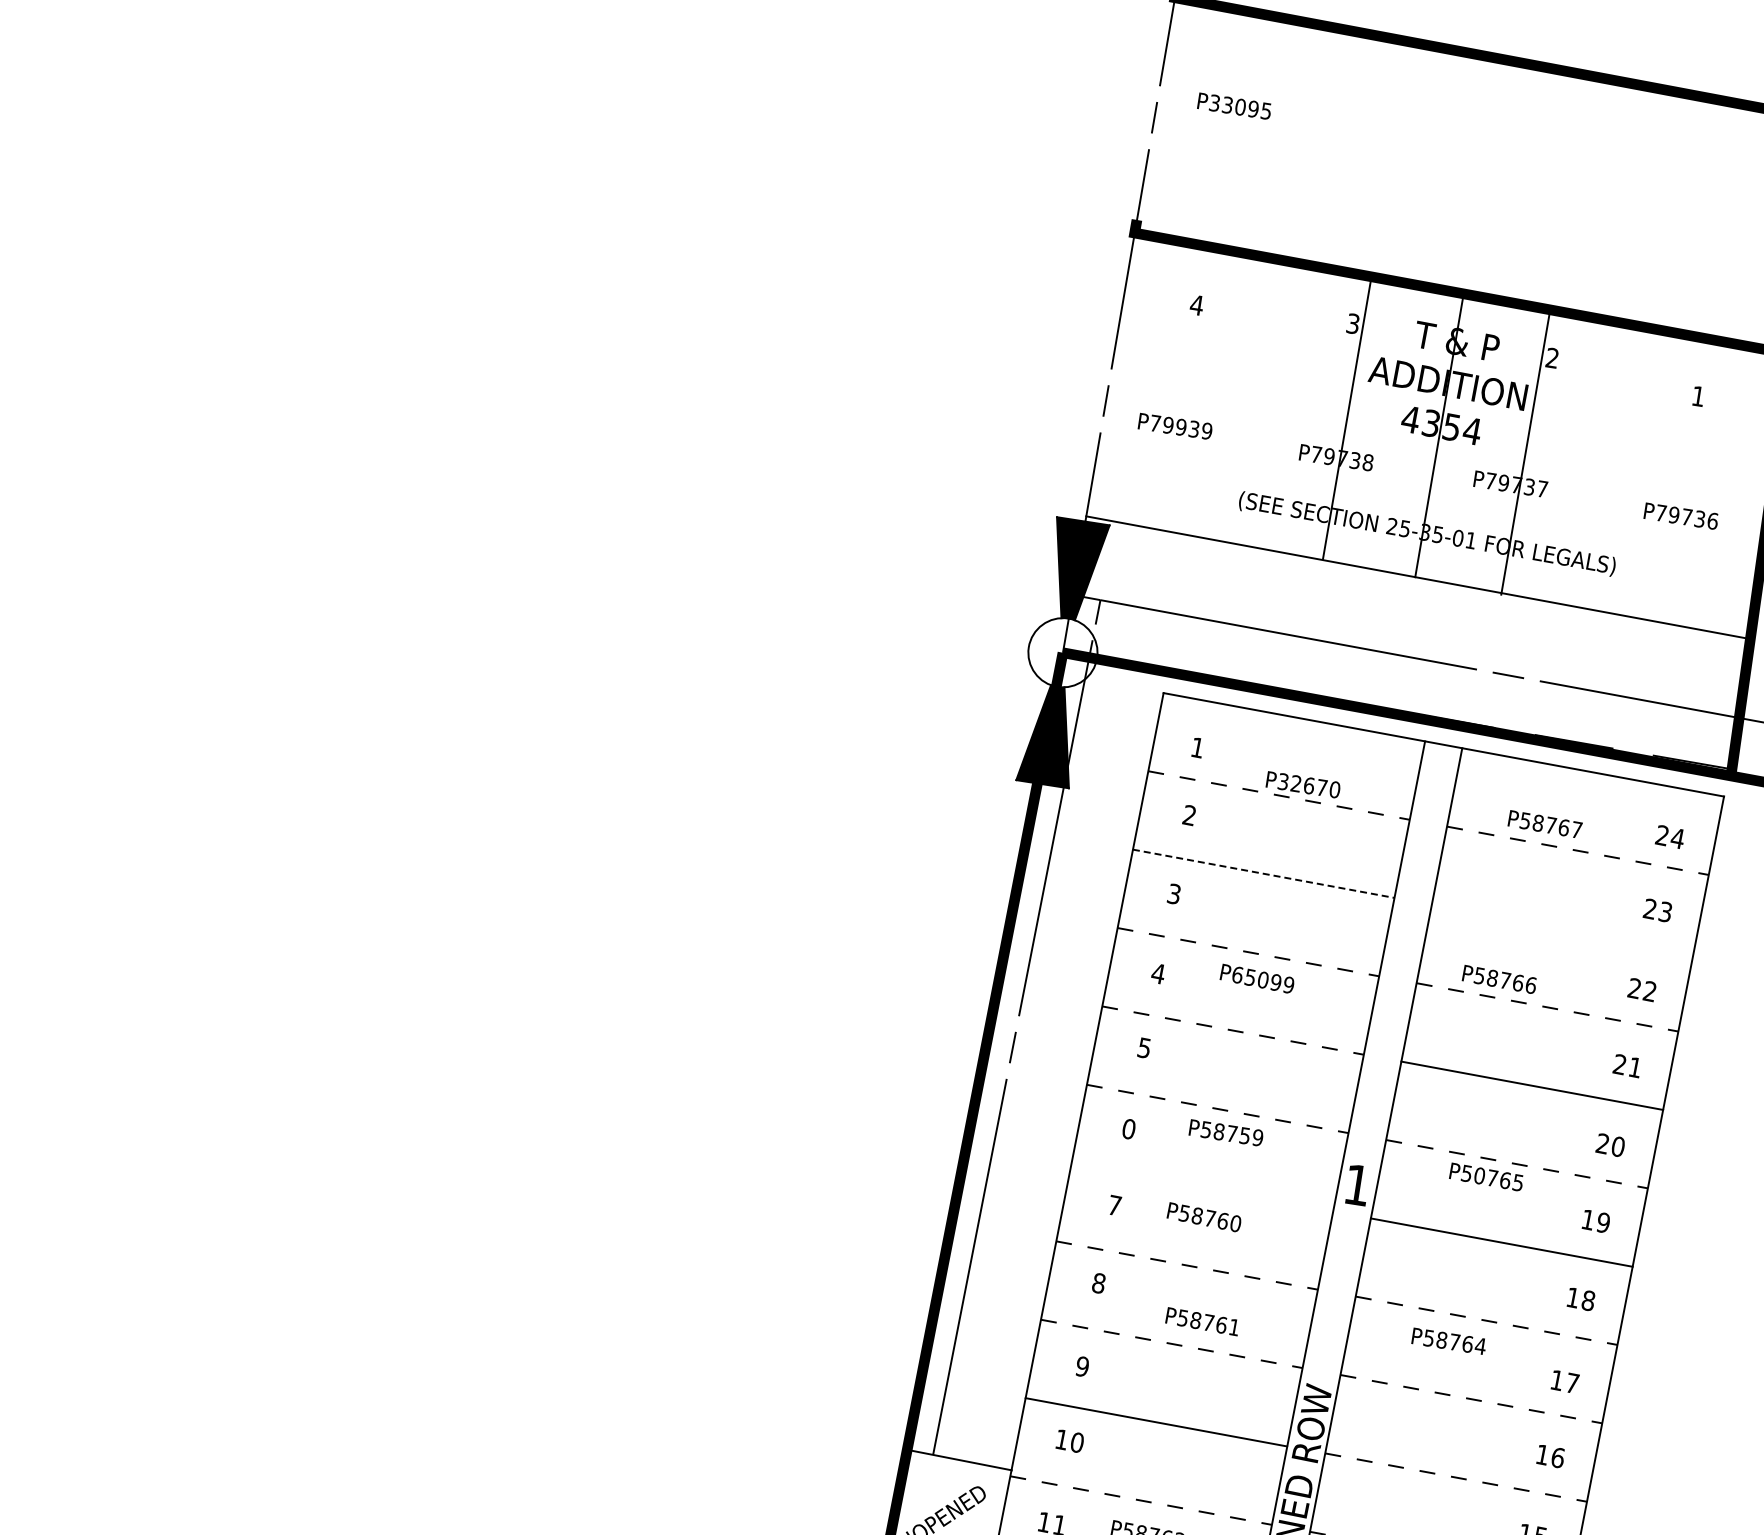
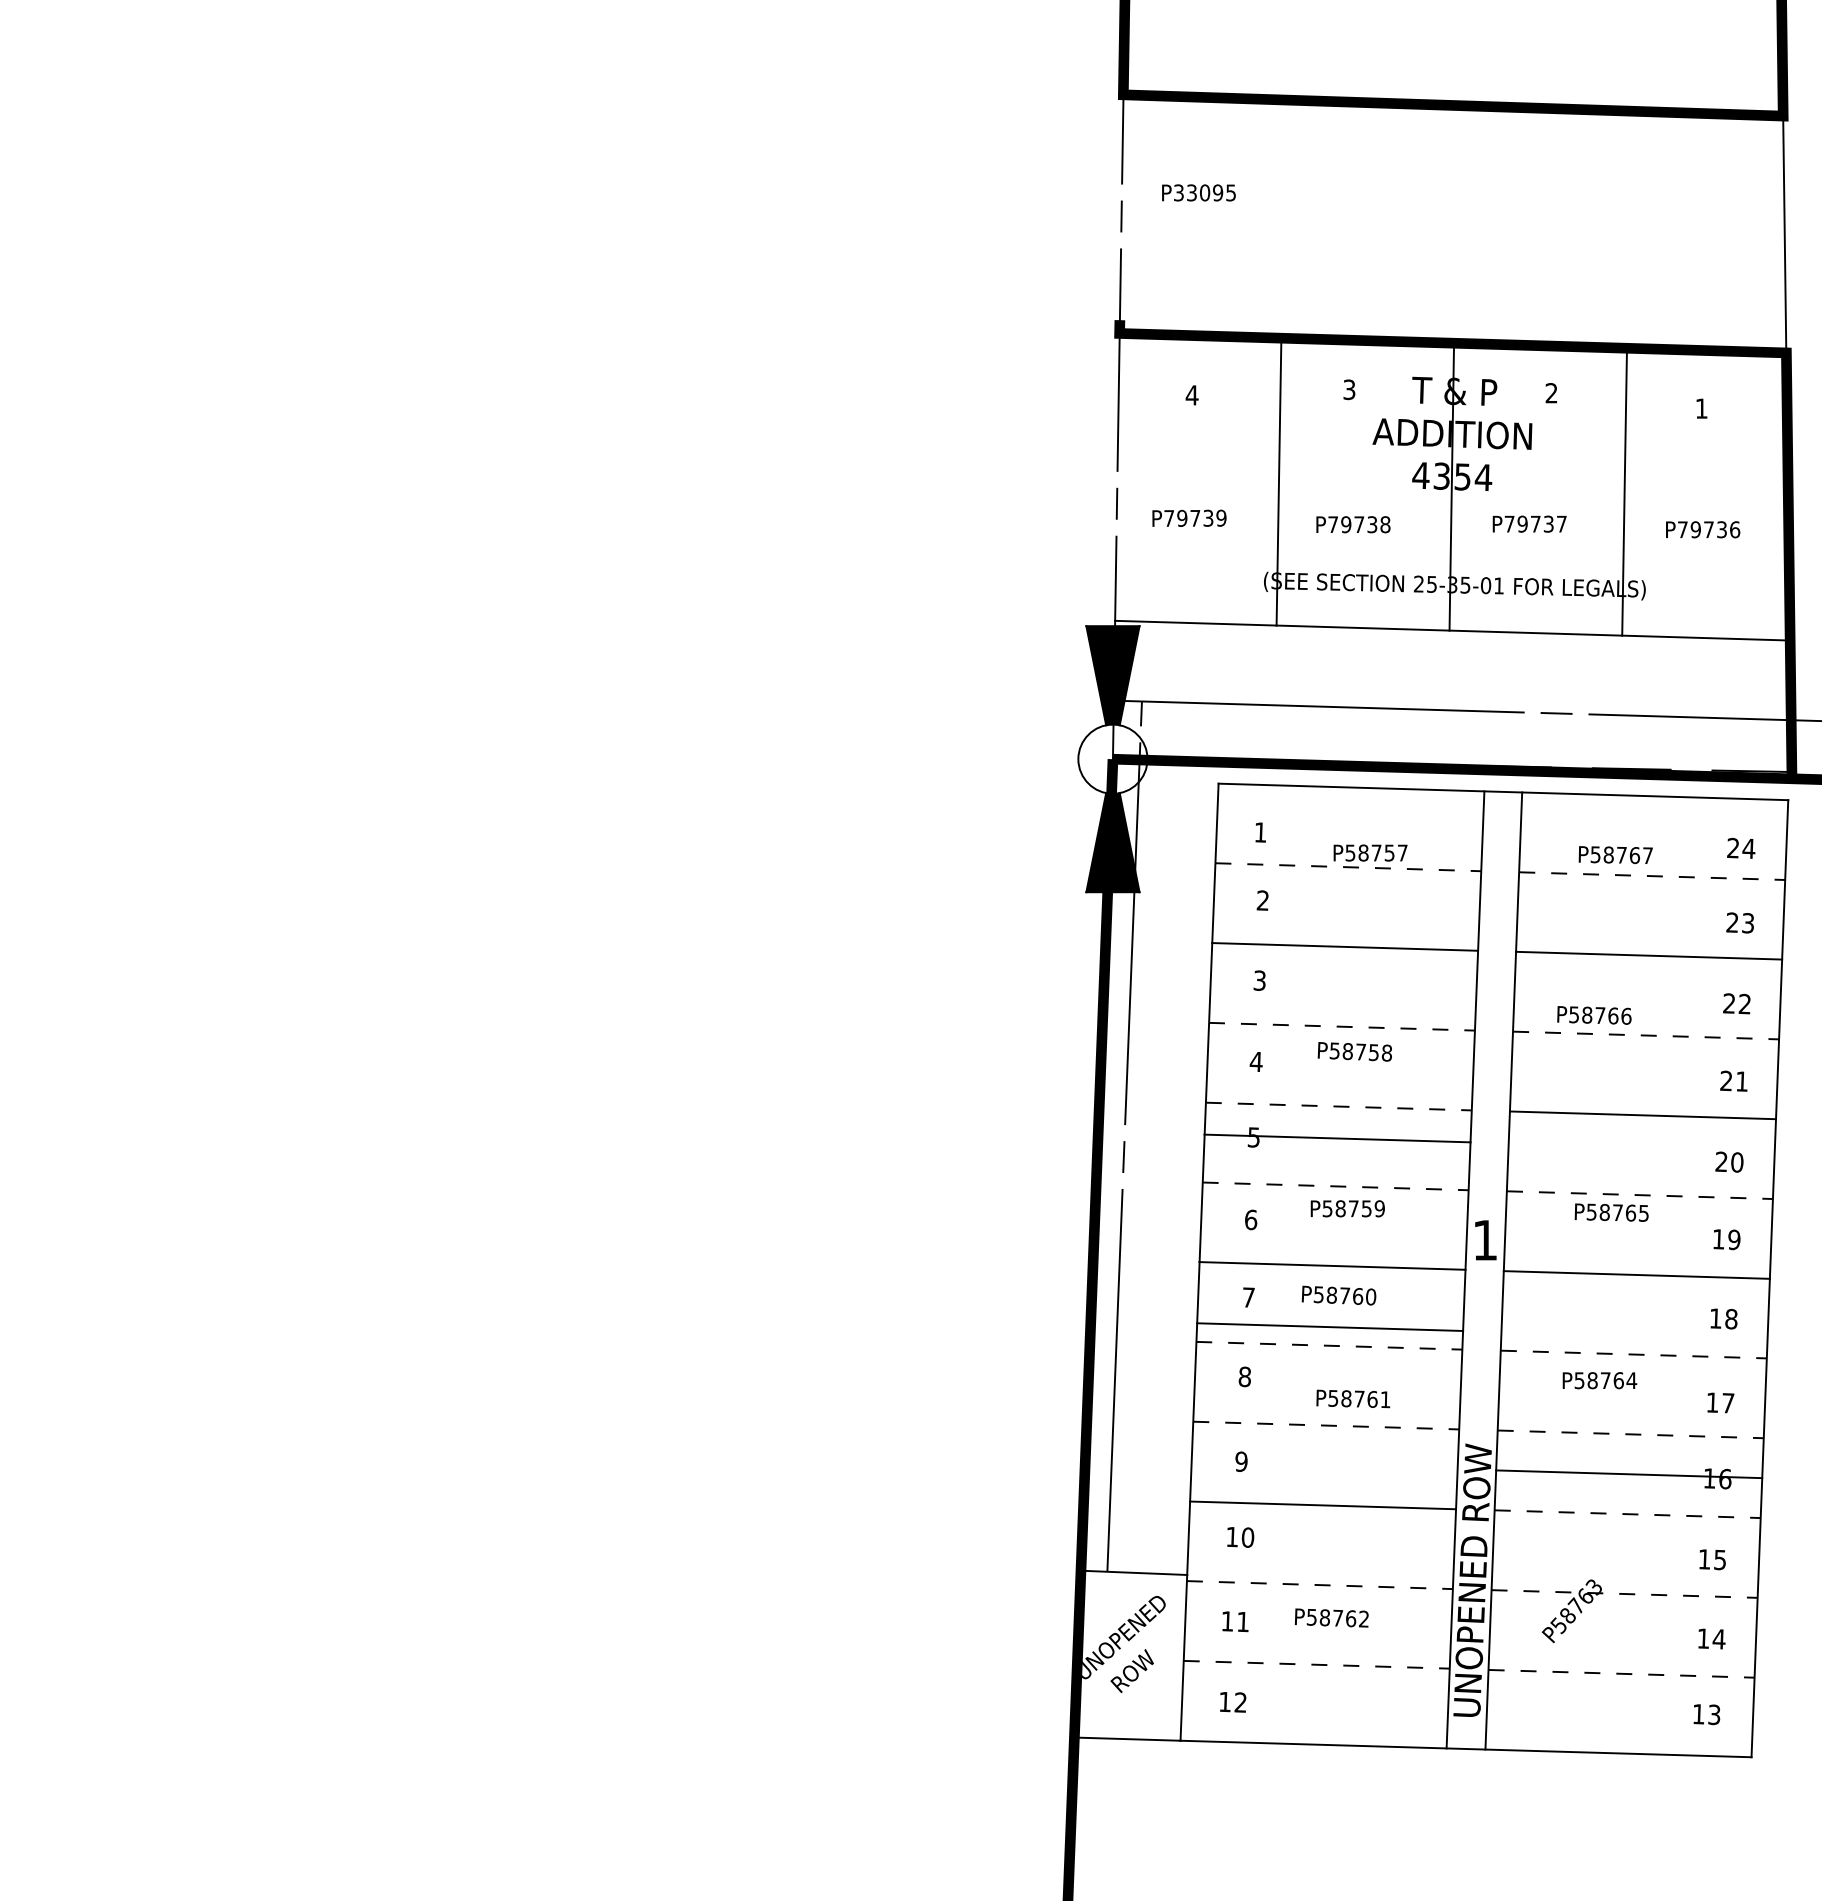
line: (1346, 416) -> (1278, 481), moved
text: (1181, 426) -> (1195, 517), P79939 -> P79739
line: (1525, 452) -> (1624, 491), moved
text: (1309, 785) -> (1376, 852), P32670 -> P58757
line: (1264, 873) -> (1345, 946), dashed -> solid
line: (1563, 928) -> (1649, 955), added
text: (1262, 979) -> (1360, 1051), P65099 -> P58758
line: (1226, 1061) -> (1337, 1138), added
text: (1129, 1128) -> (1251, 1219), 0 -> 6
text: (1479, 1175) -> (1604, 1212), P50765 -> P58765
line: (1202, 1186) -> (1332, 1265), added
line: (1191, 1246) -> (1330, 1326), added
line: (1464, 1438) -> (1629, 1474), added

